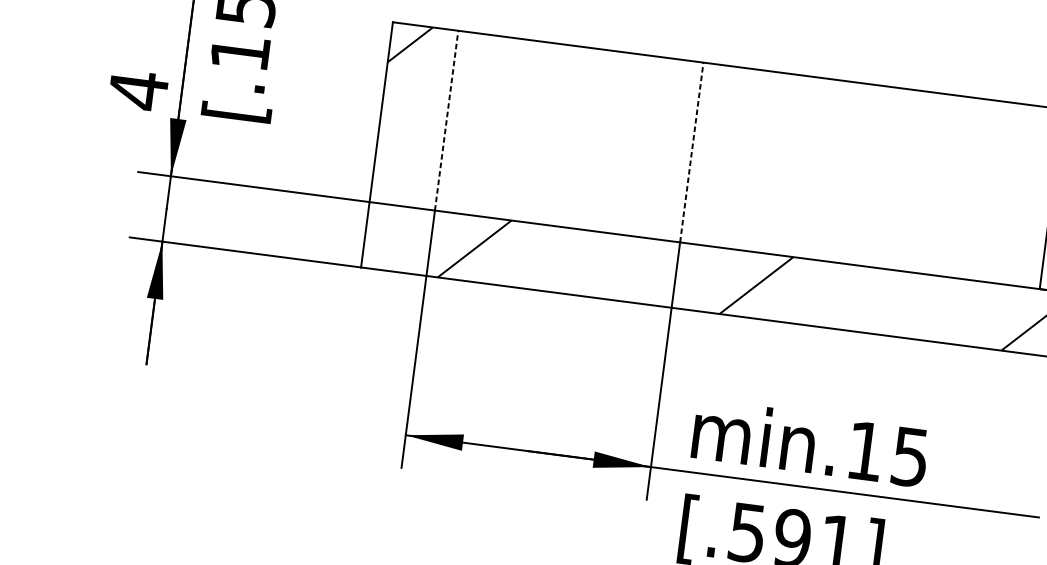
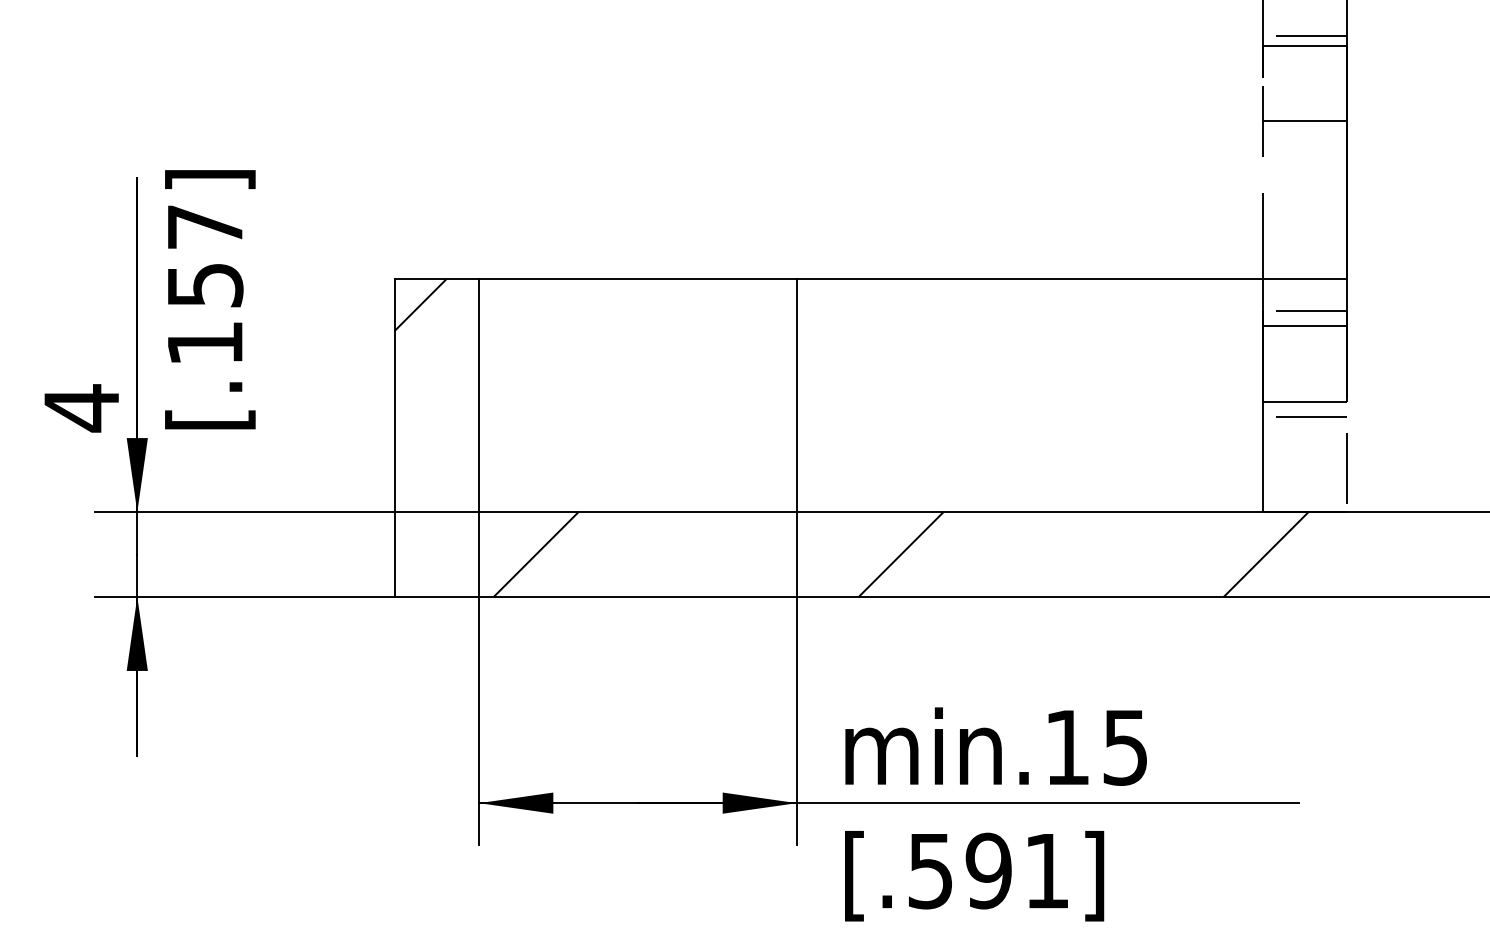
line: (446, 120) -> (479, 395), dashed -> solid
line: (691, 152) -> (796, 395), dashed -> solid

